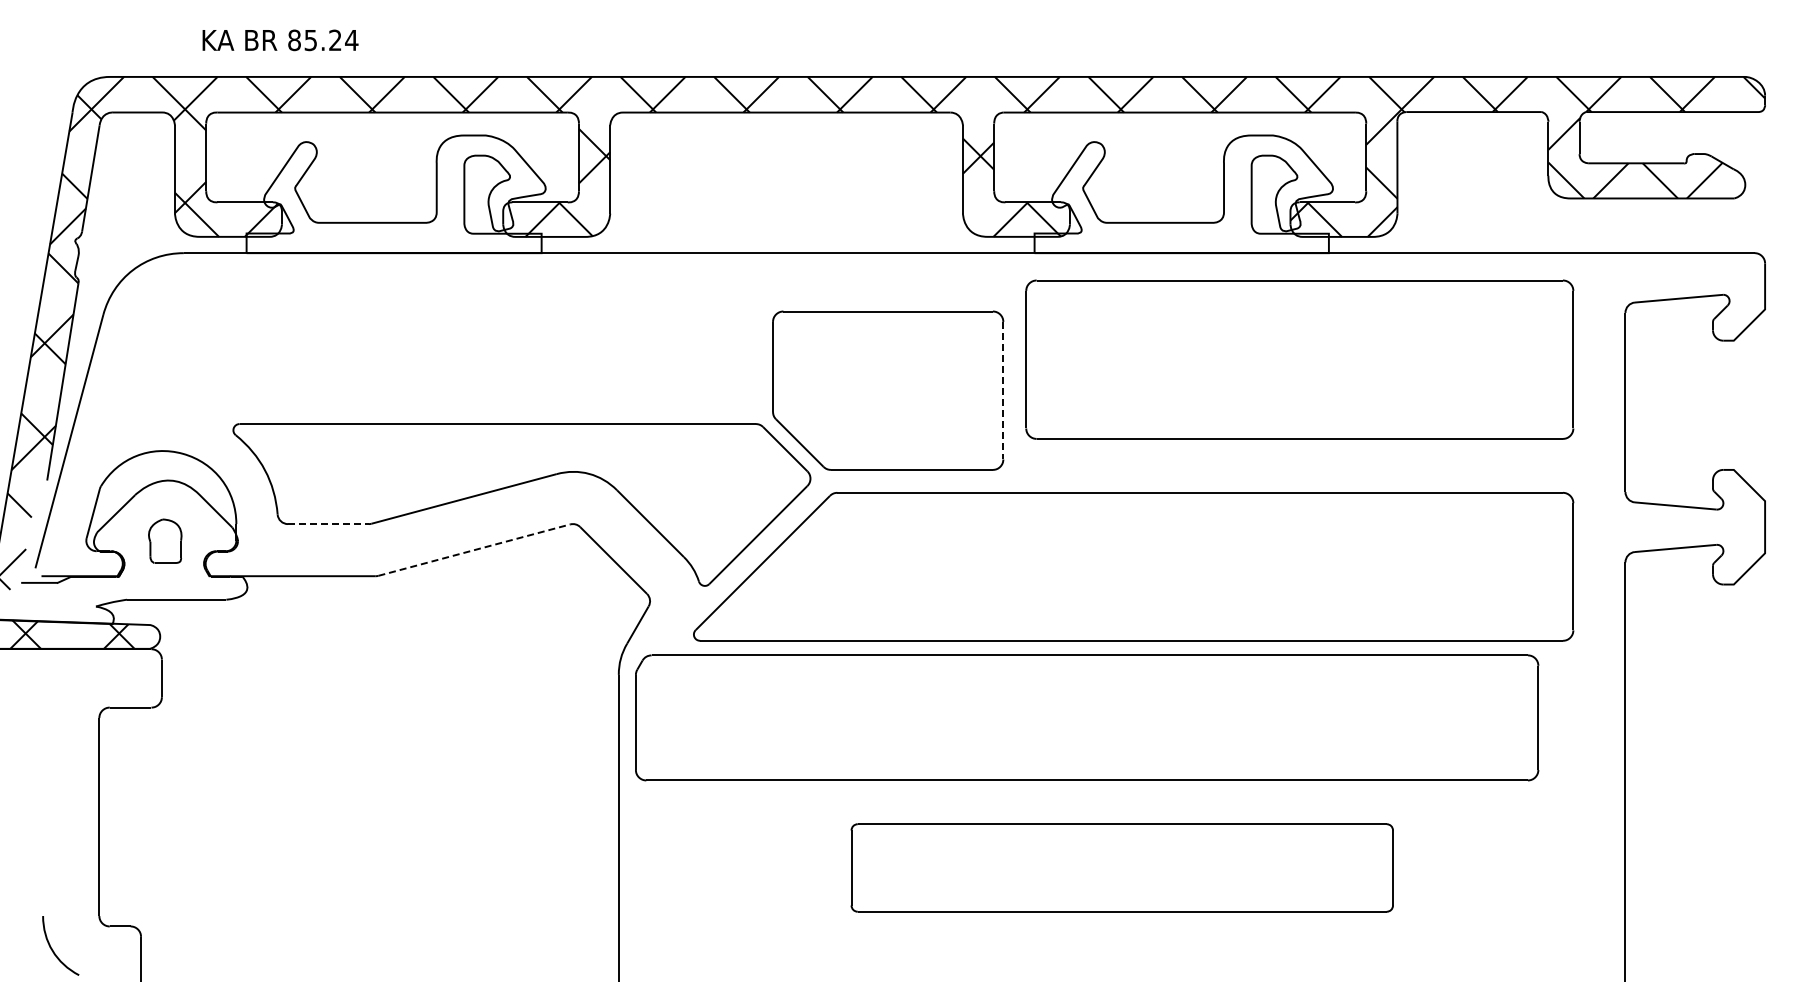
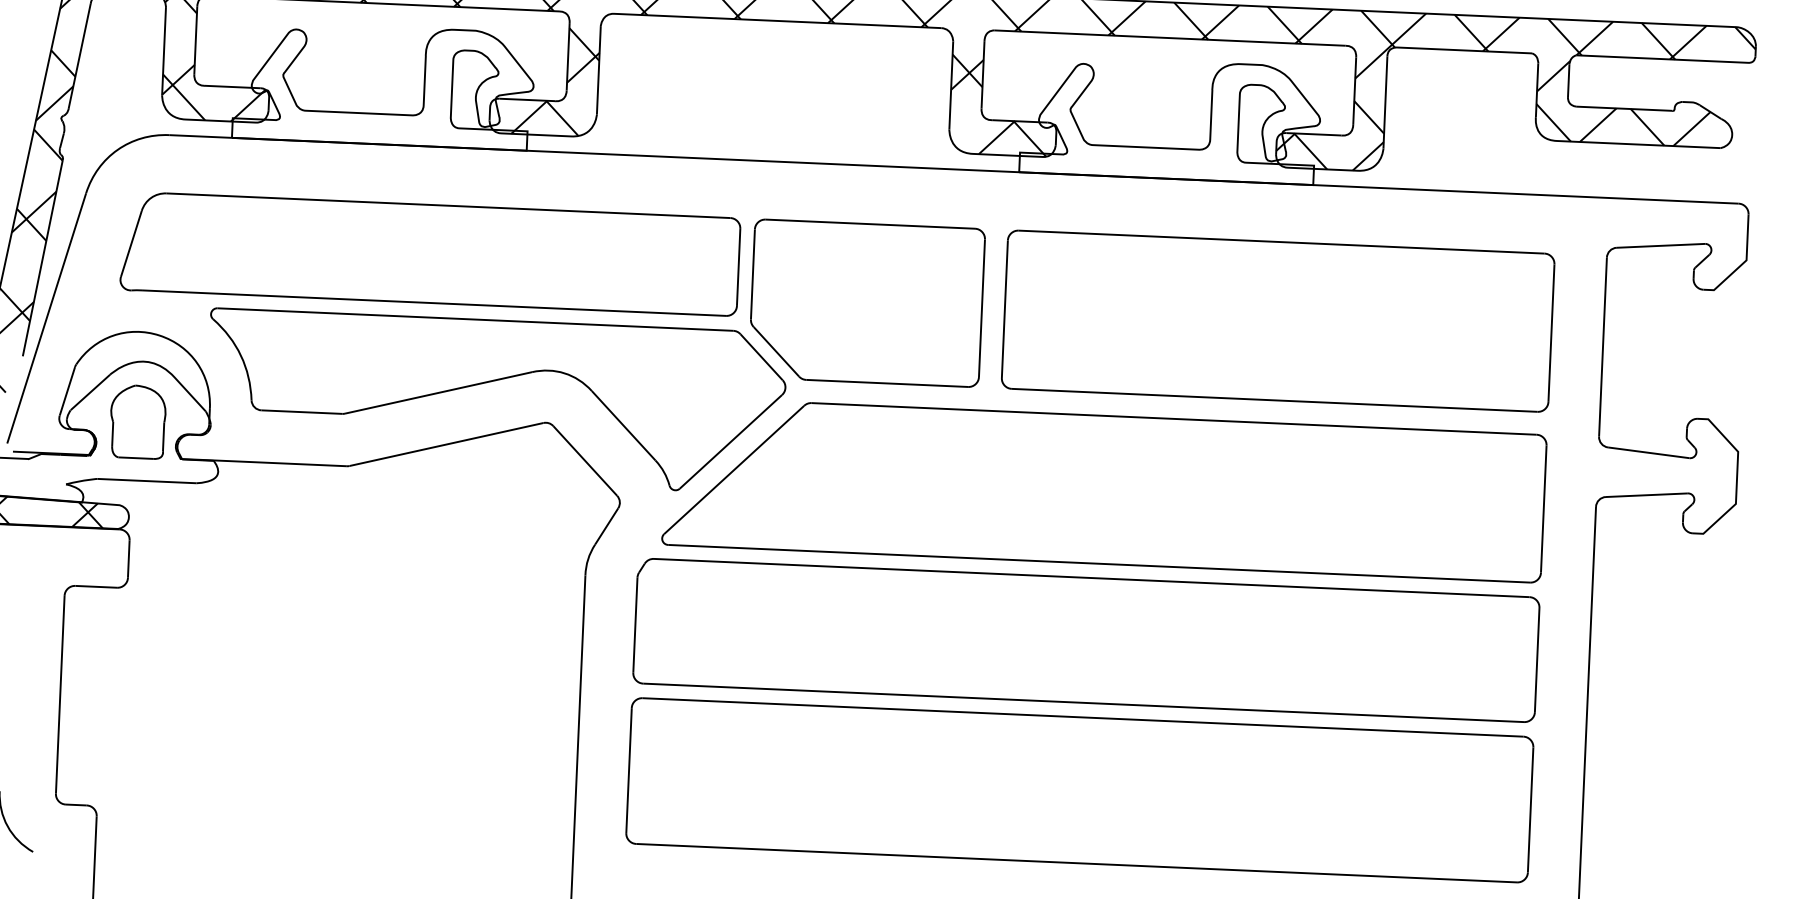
part: (1299, 359) -> (1277, 321), moved
part: (449, 360) -> (429, 253), added
line: (1003, 390) -> (982, 308), dashed -> solid
line: (328, 524) -> (301, 412), dashed -> solid
part: (165, 541) -> (138, 422), size x1.67
line: (474, 550) -> (446, 444), dashed -> solid
part: (1087, 717) -> (1086, 639), moved
part: (1122, 867) -> (1080, 789), size x1.67

